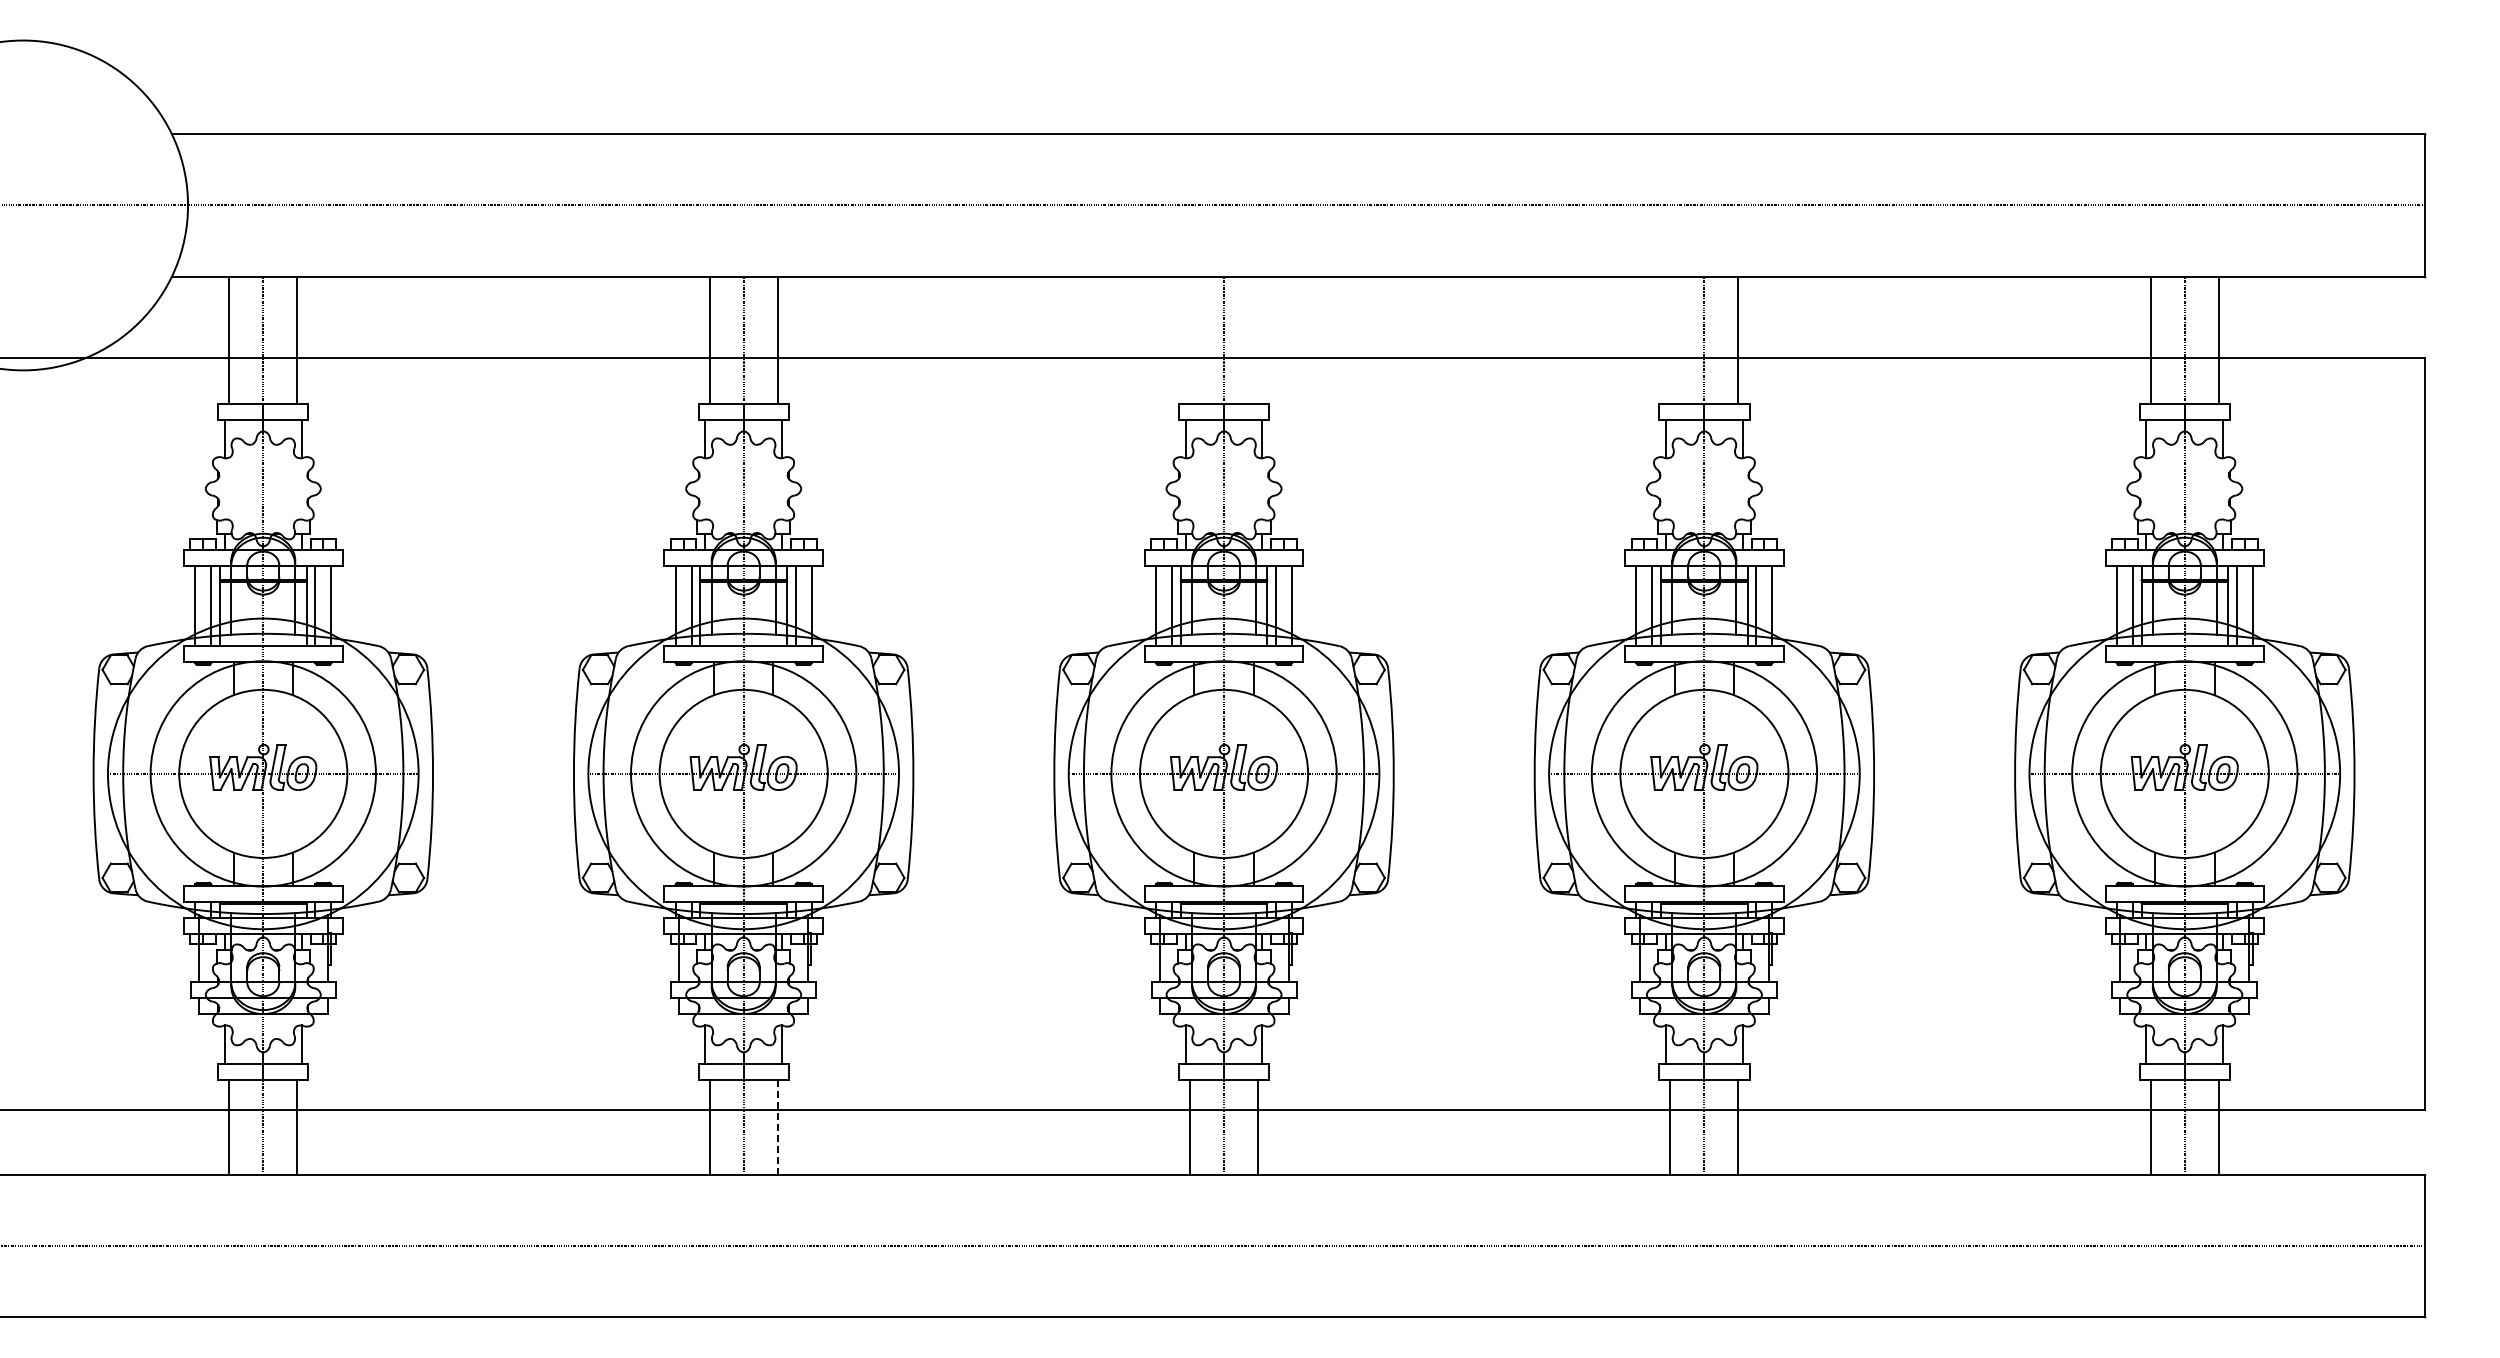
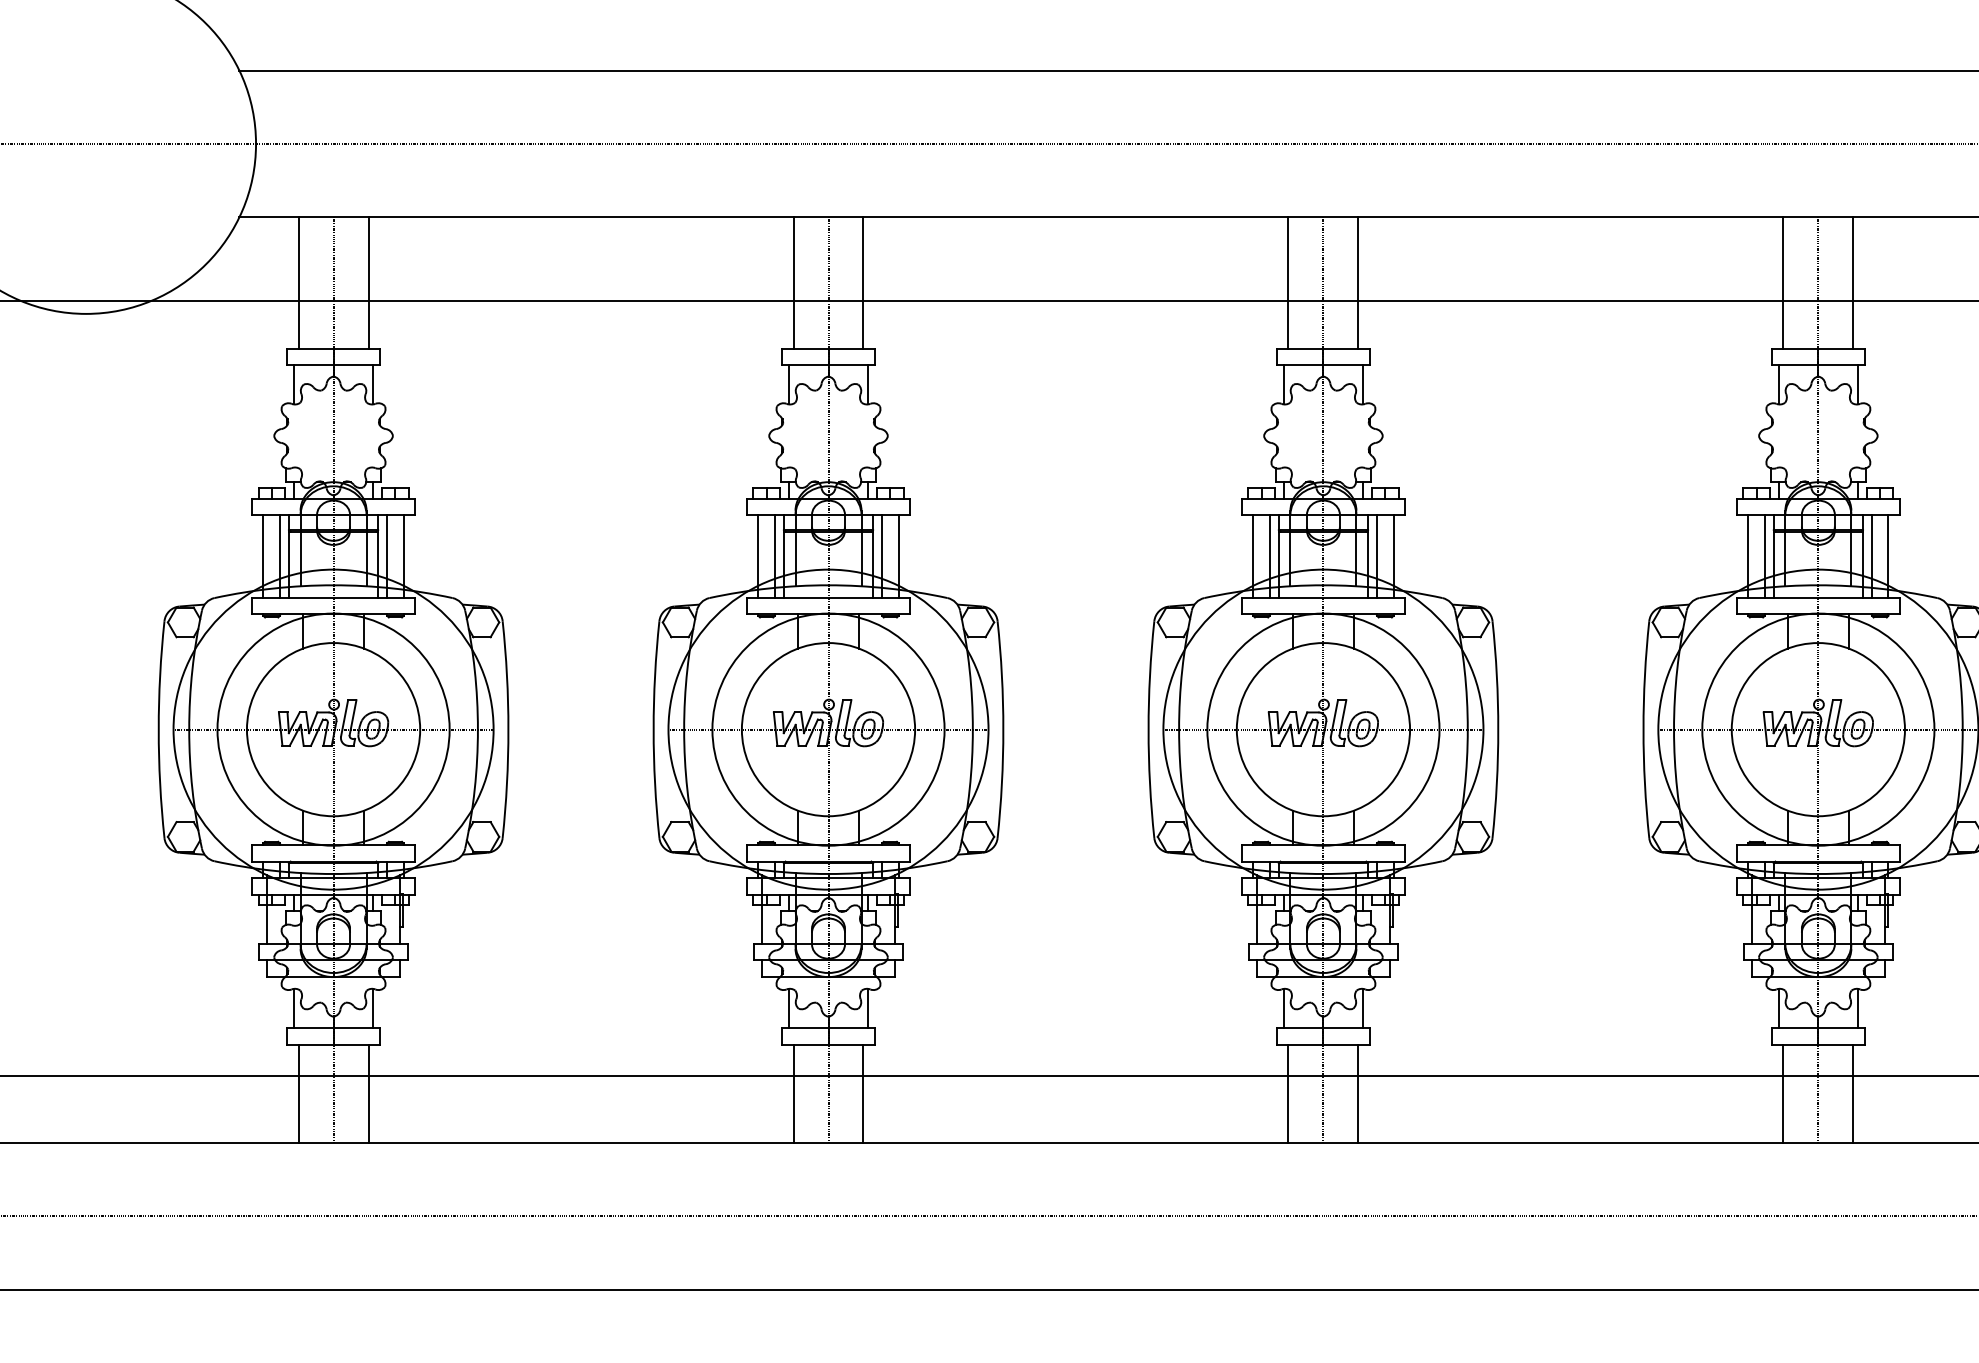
line: (1190, 340) -> (1288, 283), added
line: (1258, 340) -> (1358, 283), added
line: (1670, 340) -> (1783, 283), added
line: (777, 1127) -> (863, 1093), dashed -> solid

